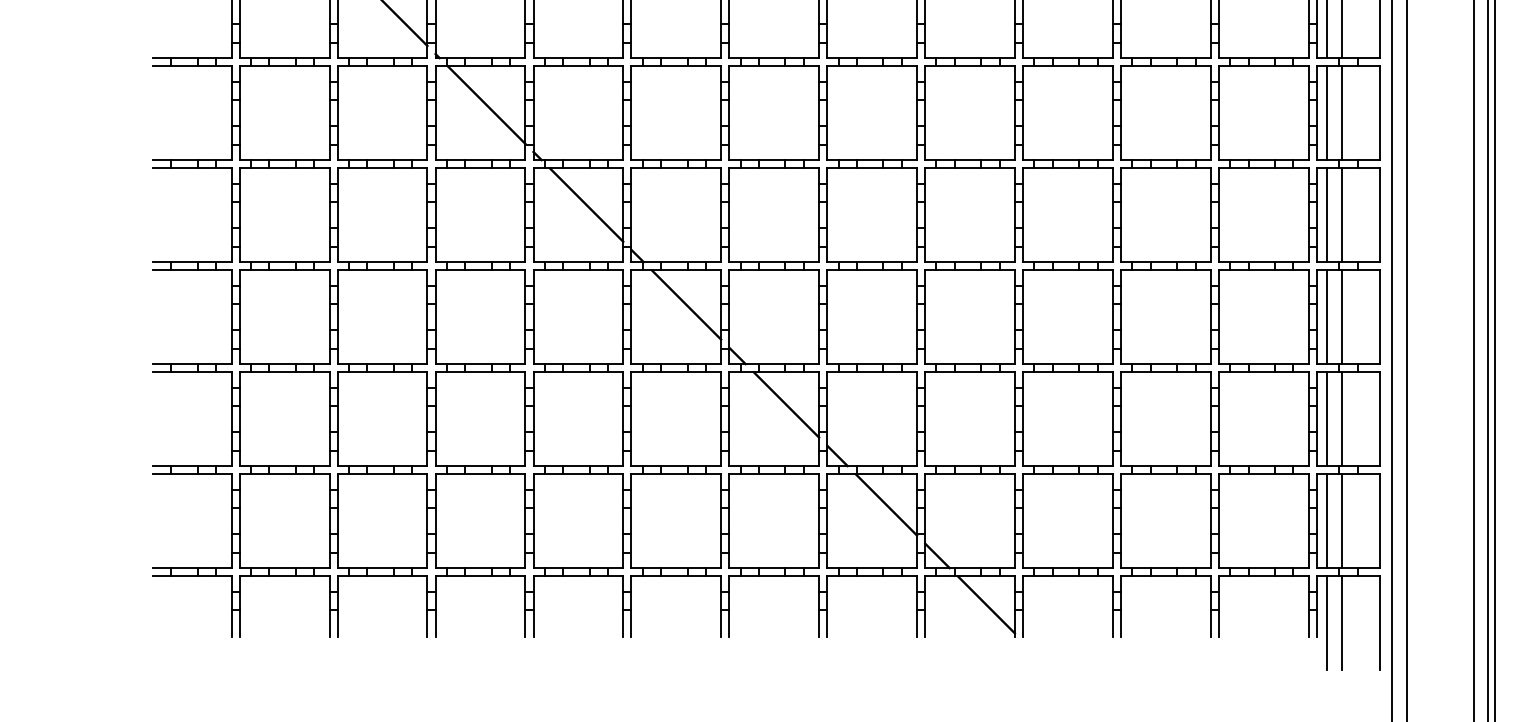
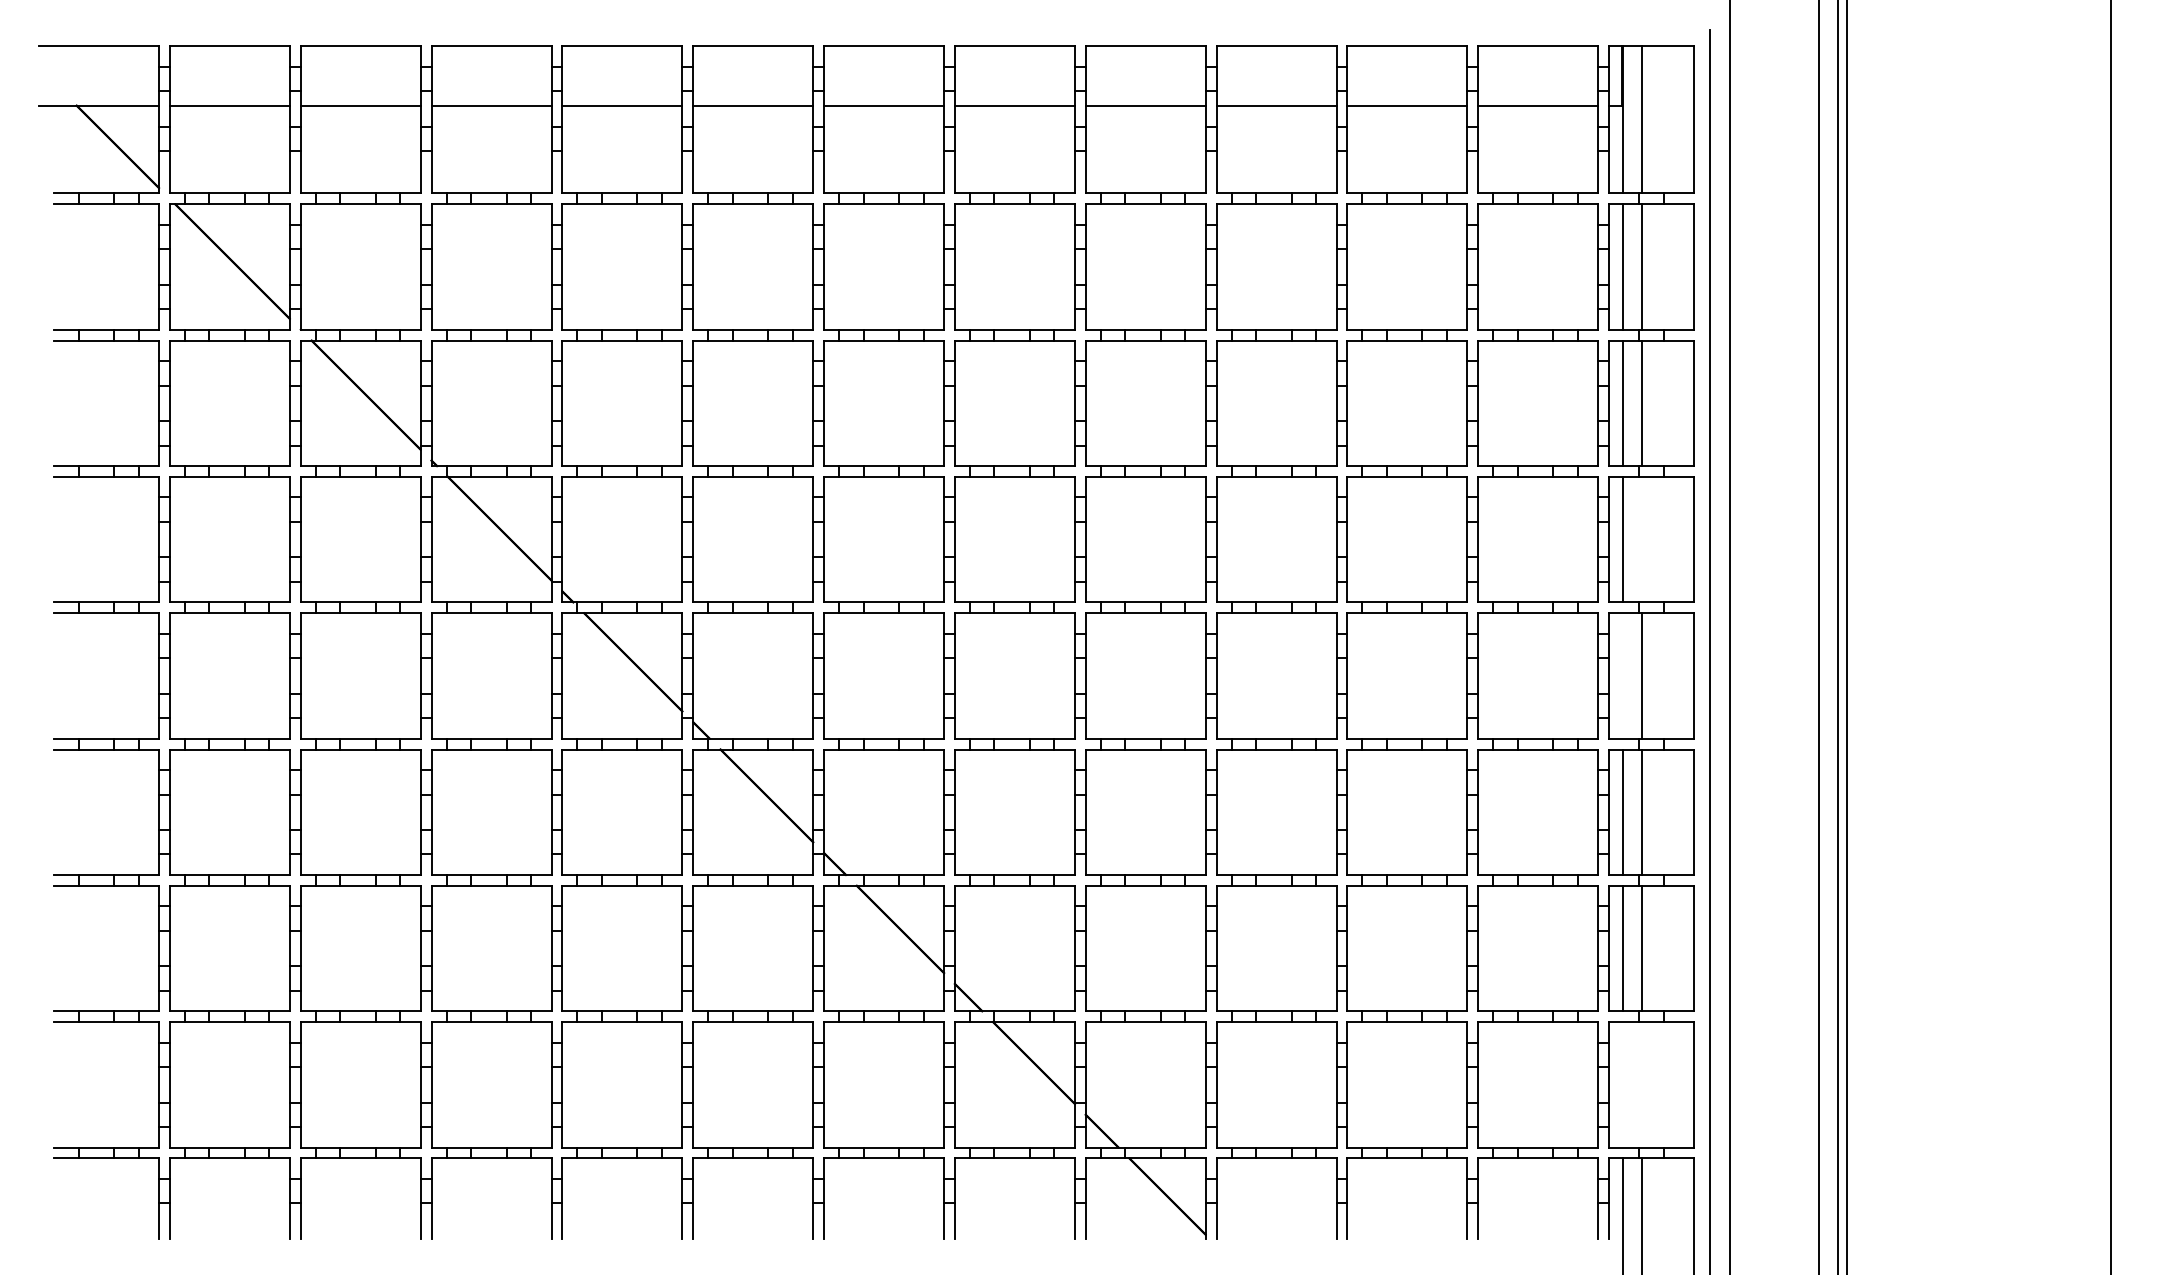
line: (1341, 113) -> (1642, 539), removed
line: (1326, 214) -> (1622, 675), removed
line: (1326, 521) -> (1622, 1084), removed
line: (1341, 521) -> (1642, 1084), removed

